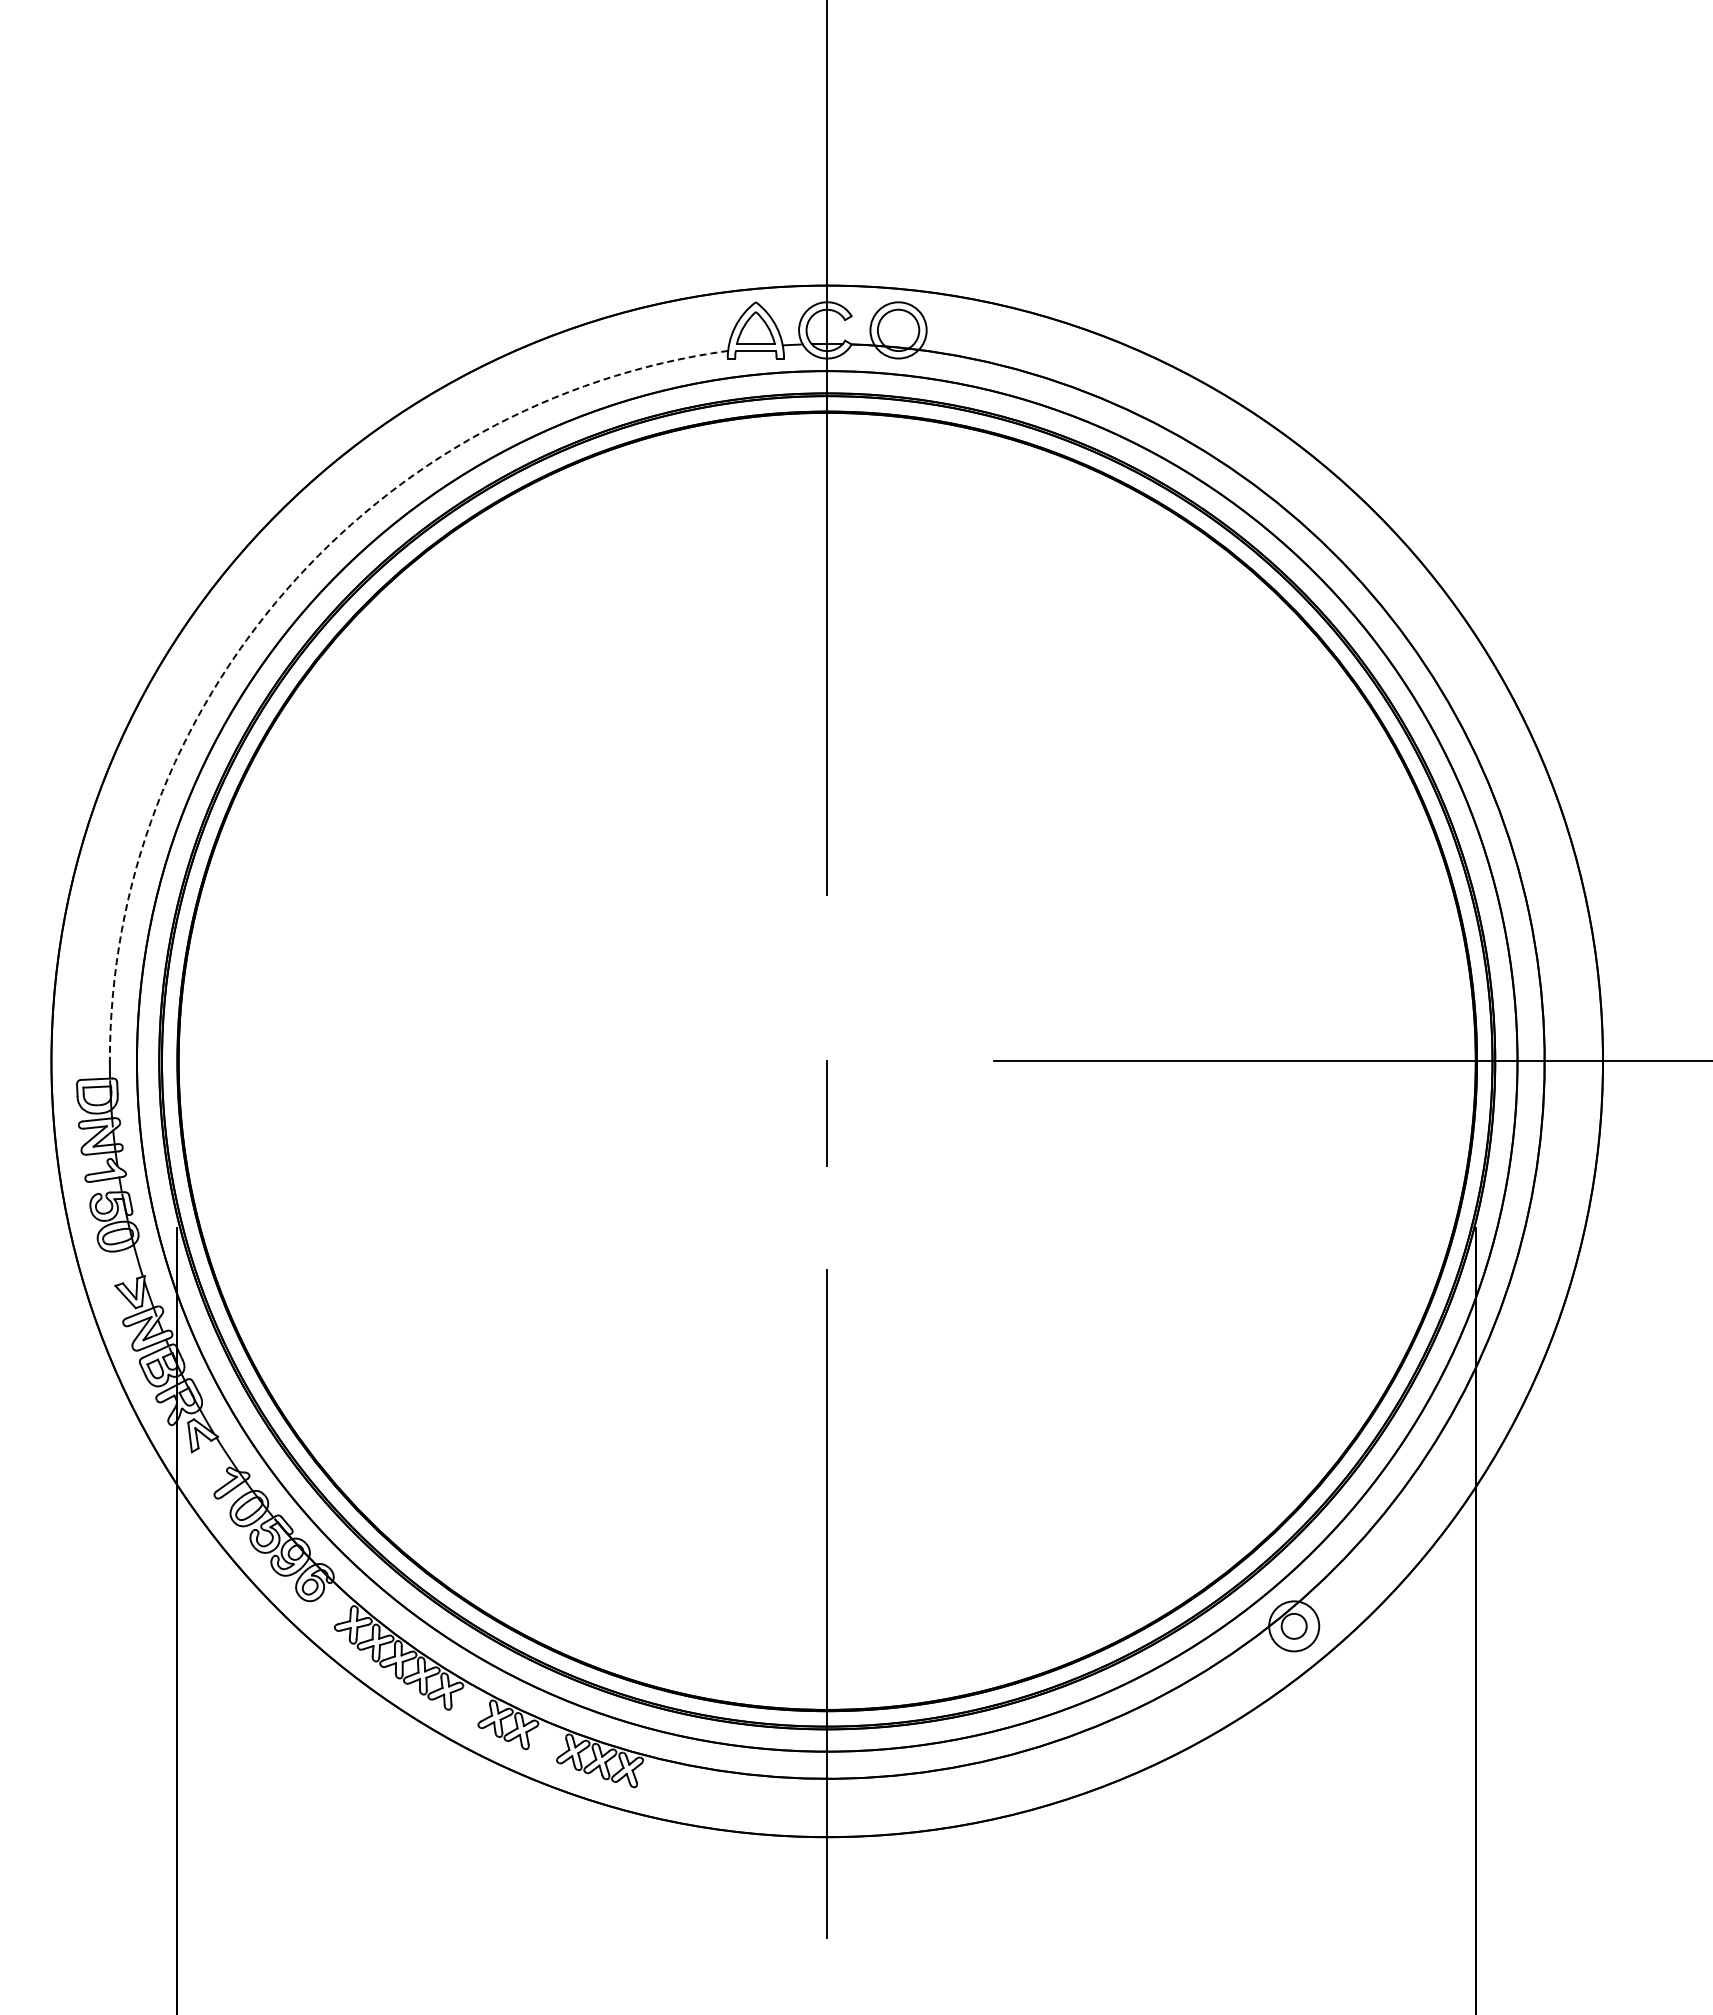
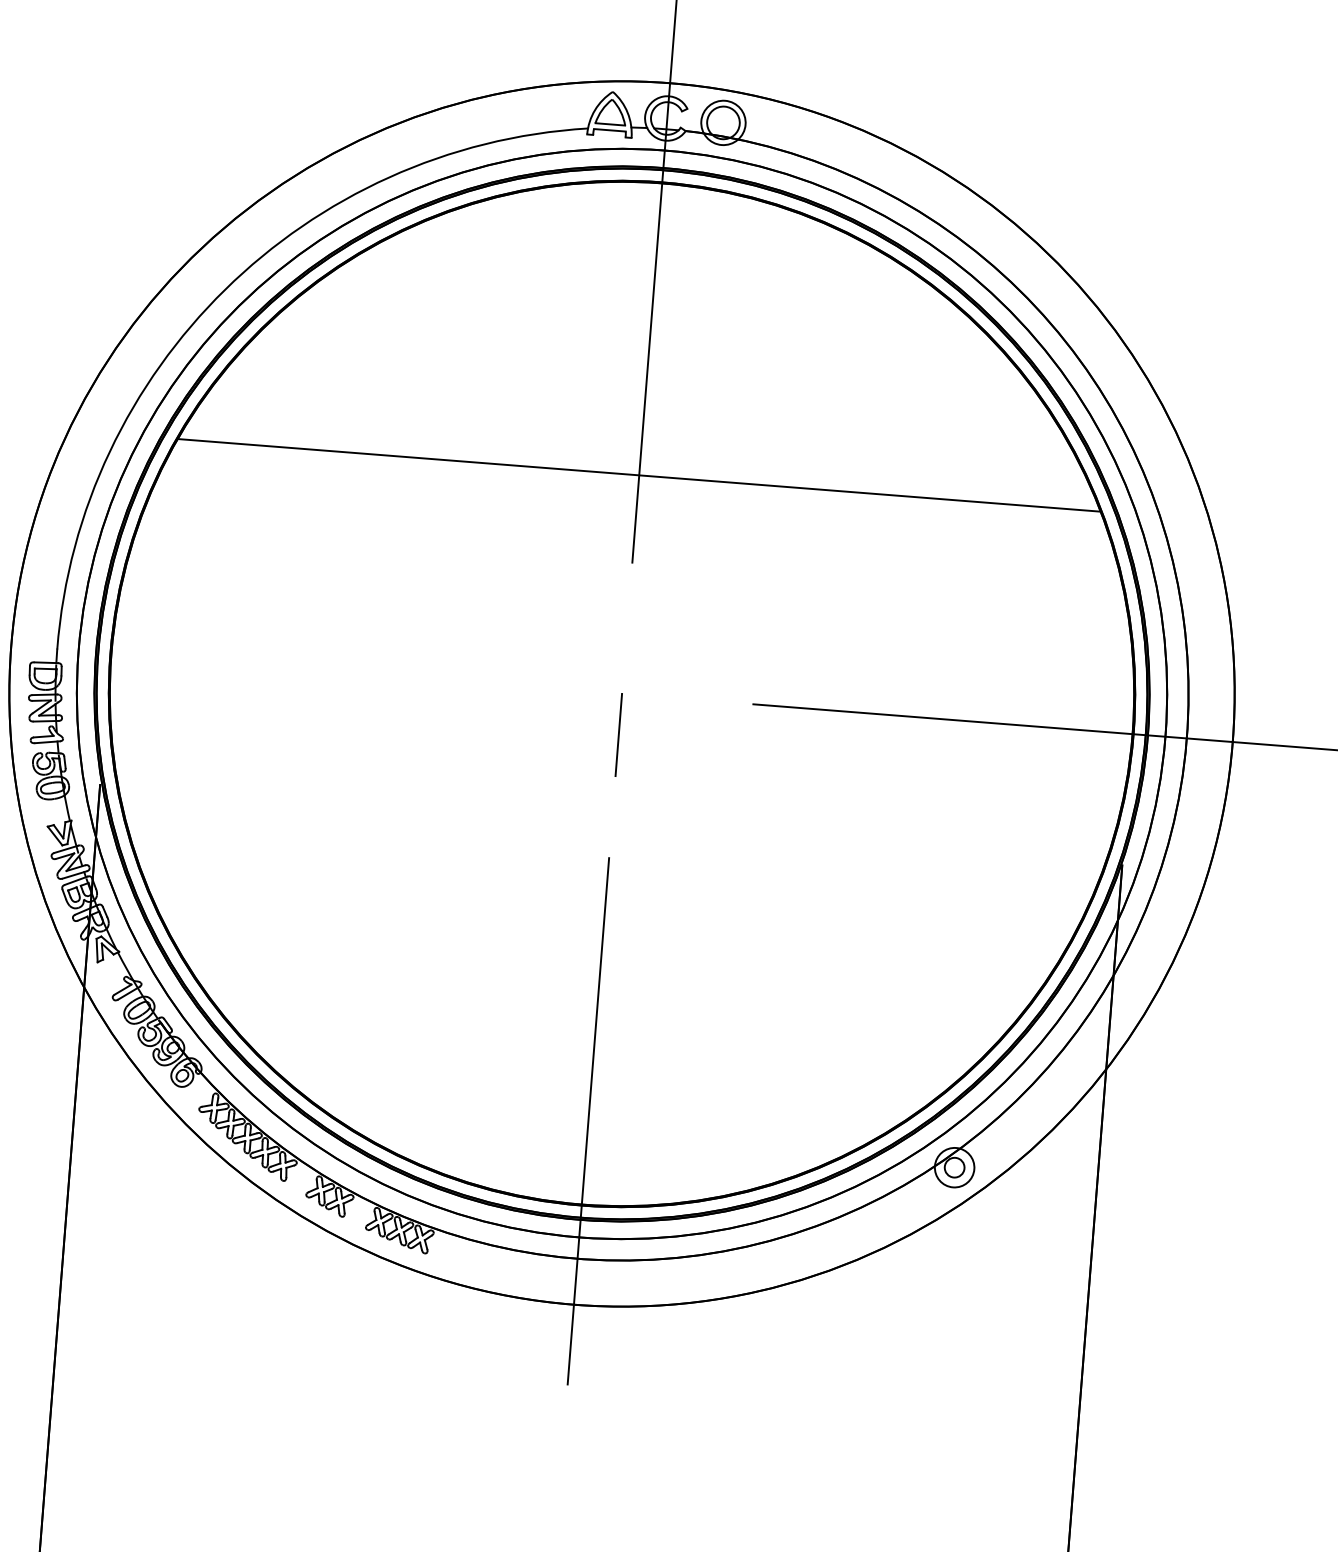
arc: (286, 590) -> (225, 289), dashed -> solid
line: (827, 783) -> (639, 475), added

